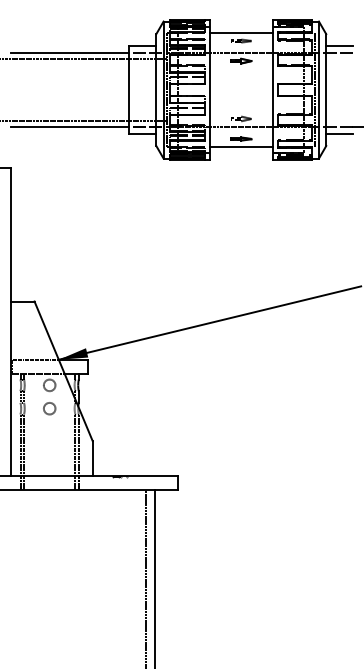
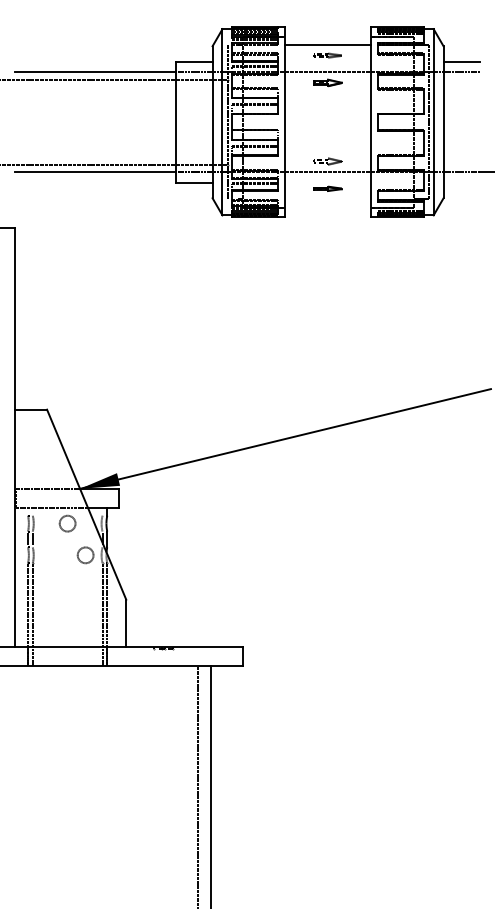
line: (339, 134) -> (461, 182), removed
line: (240, 146) -> (327, 199), removed
part: (49, 408) -> (85, 555), moved

